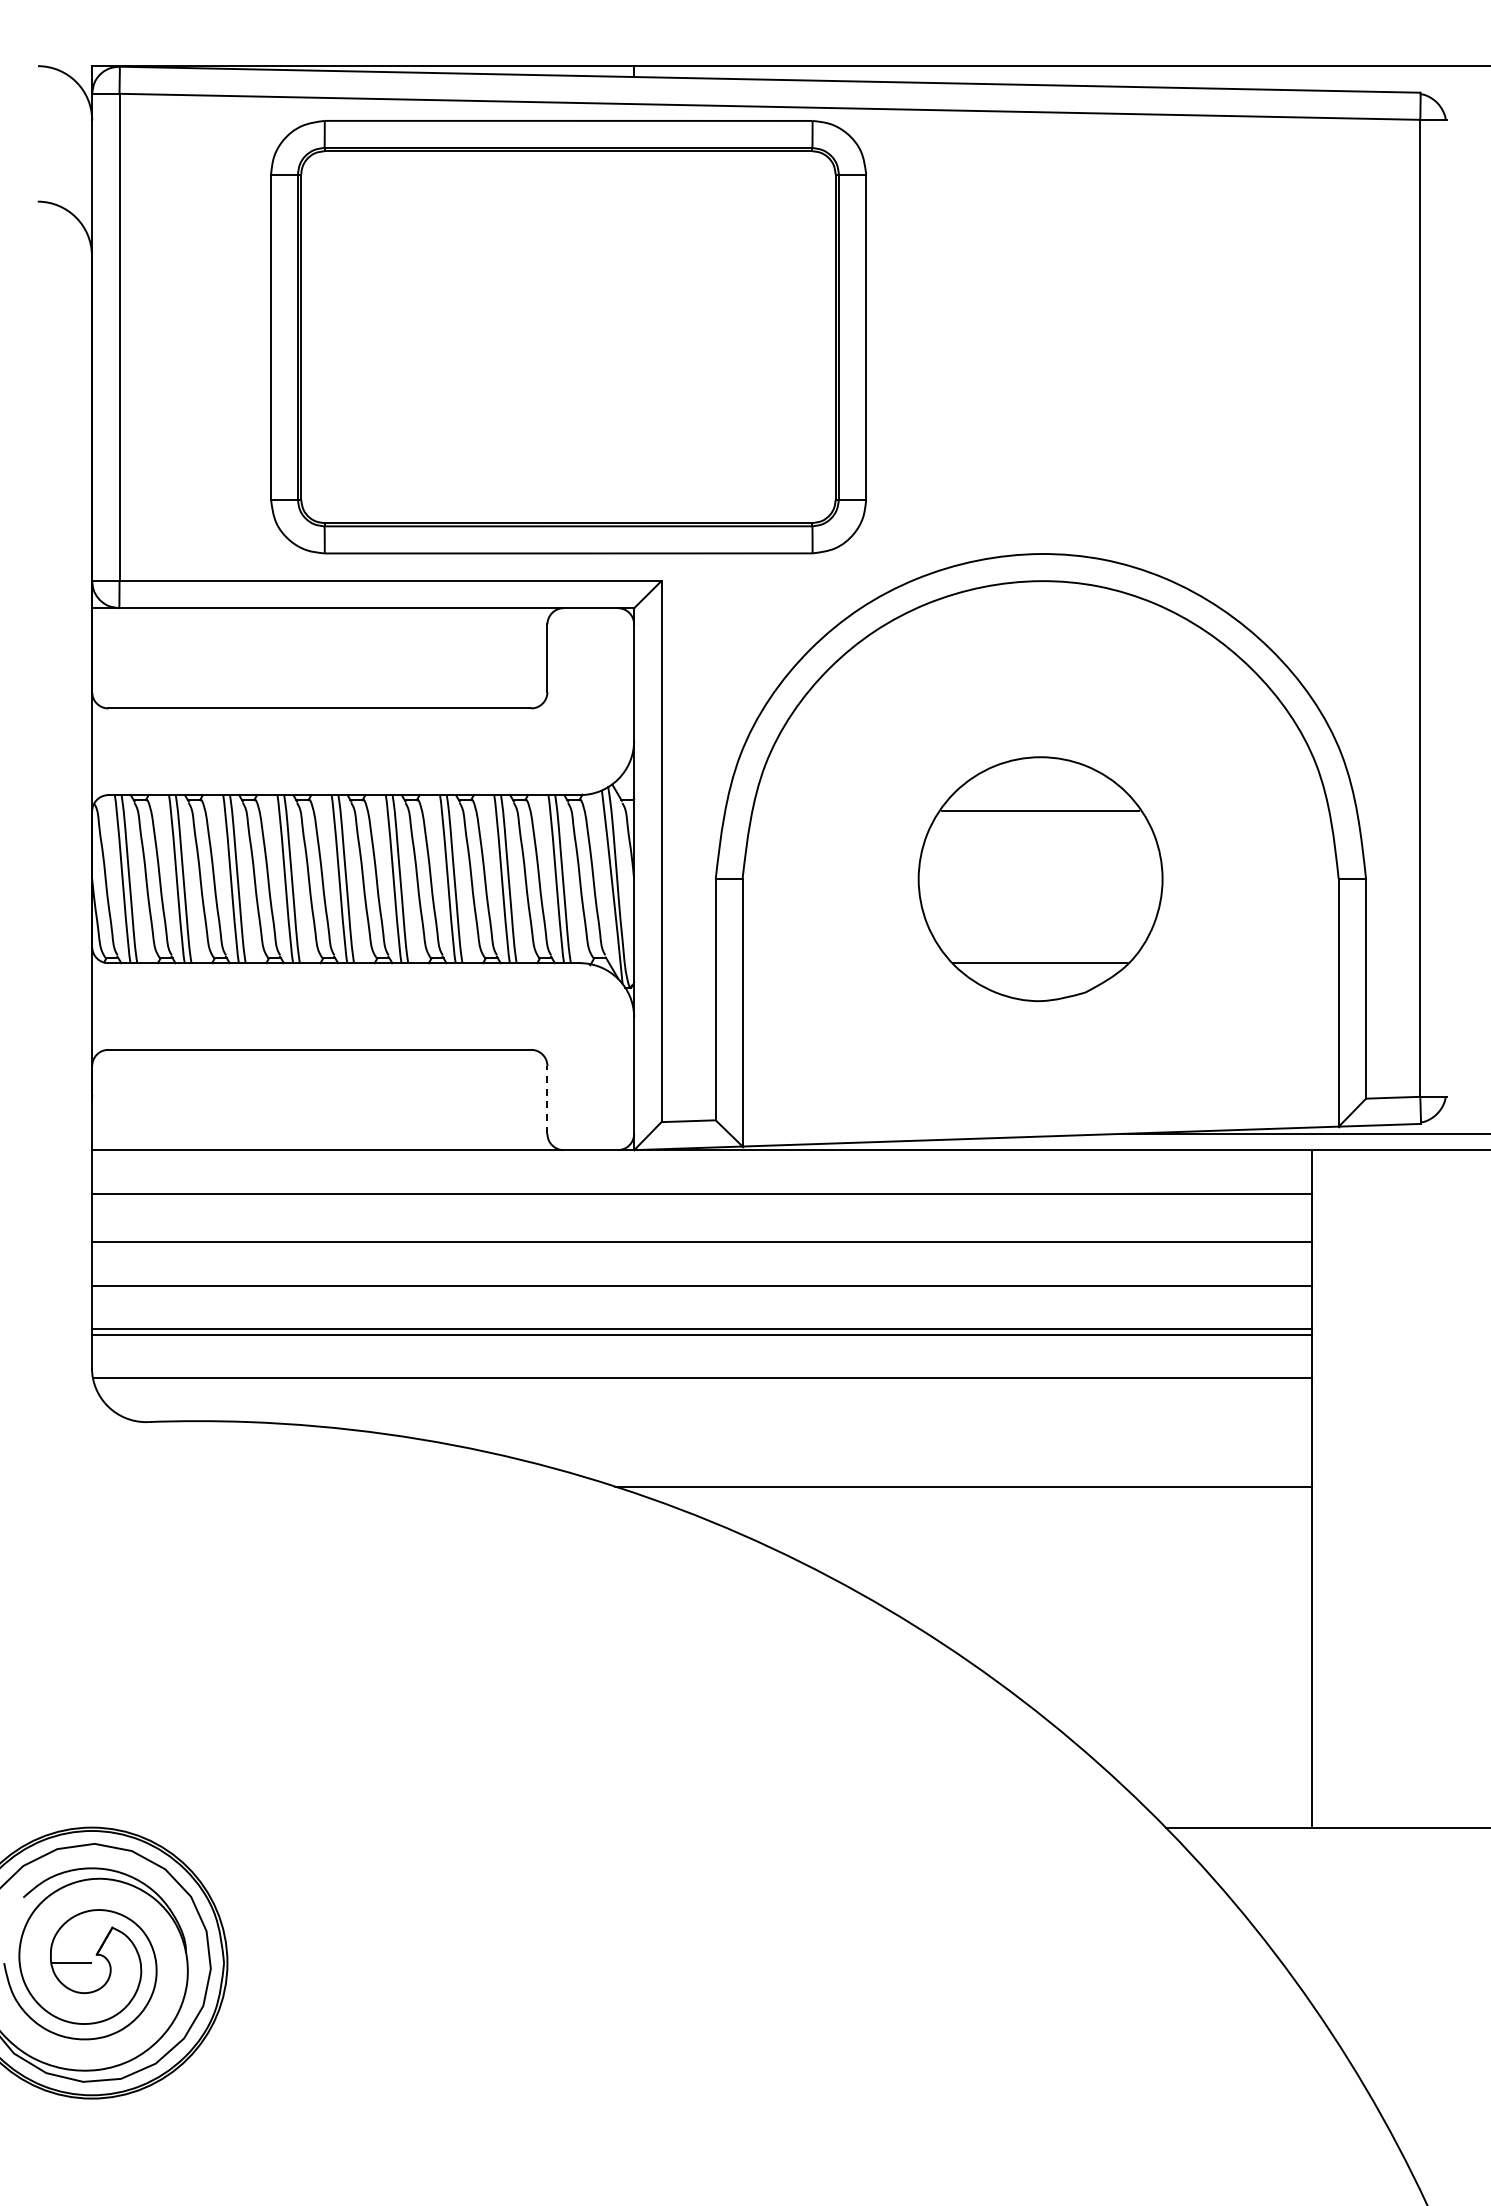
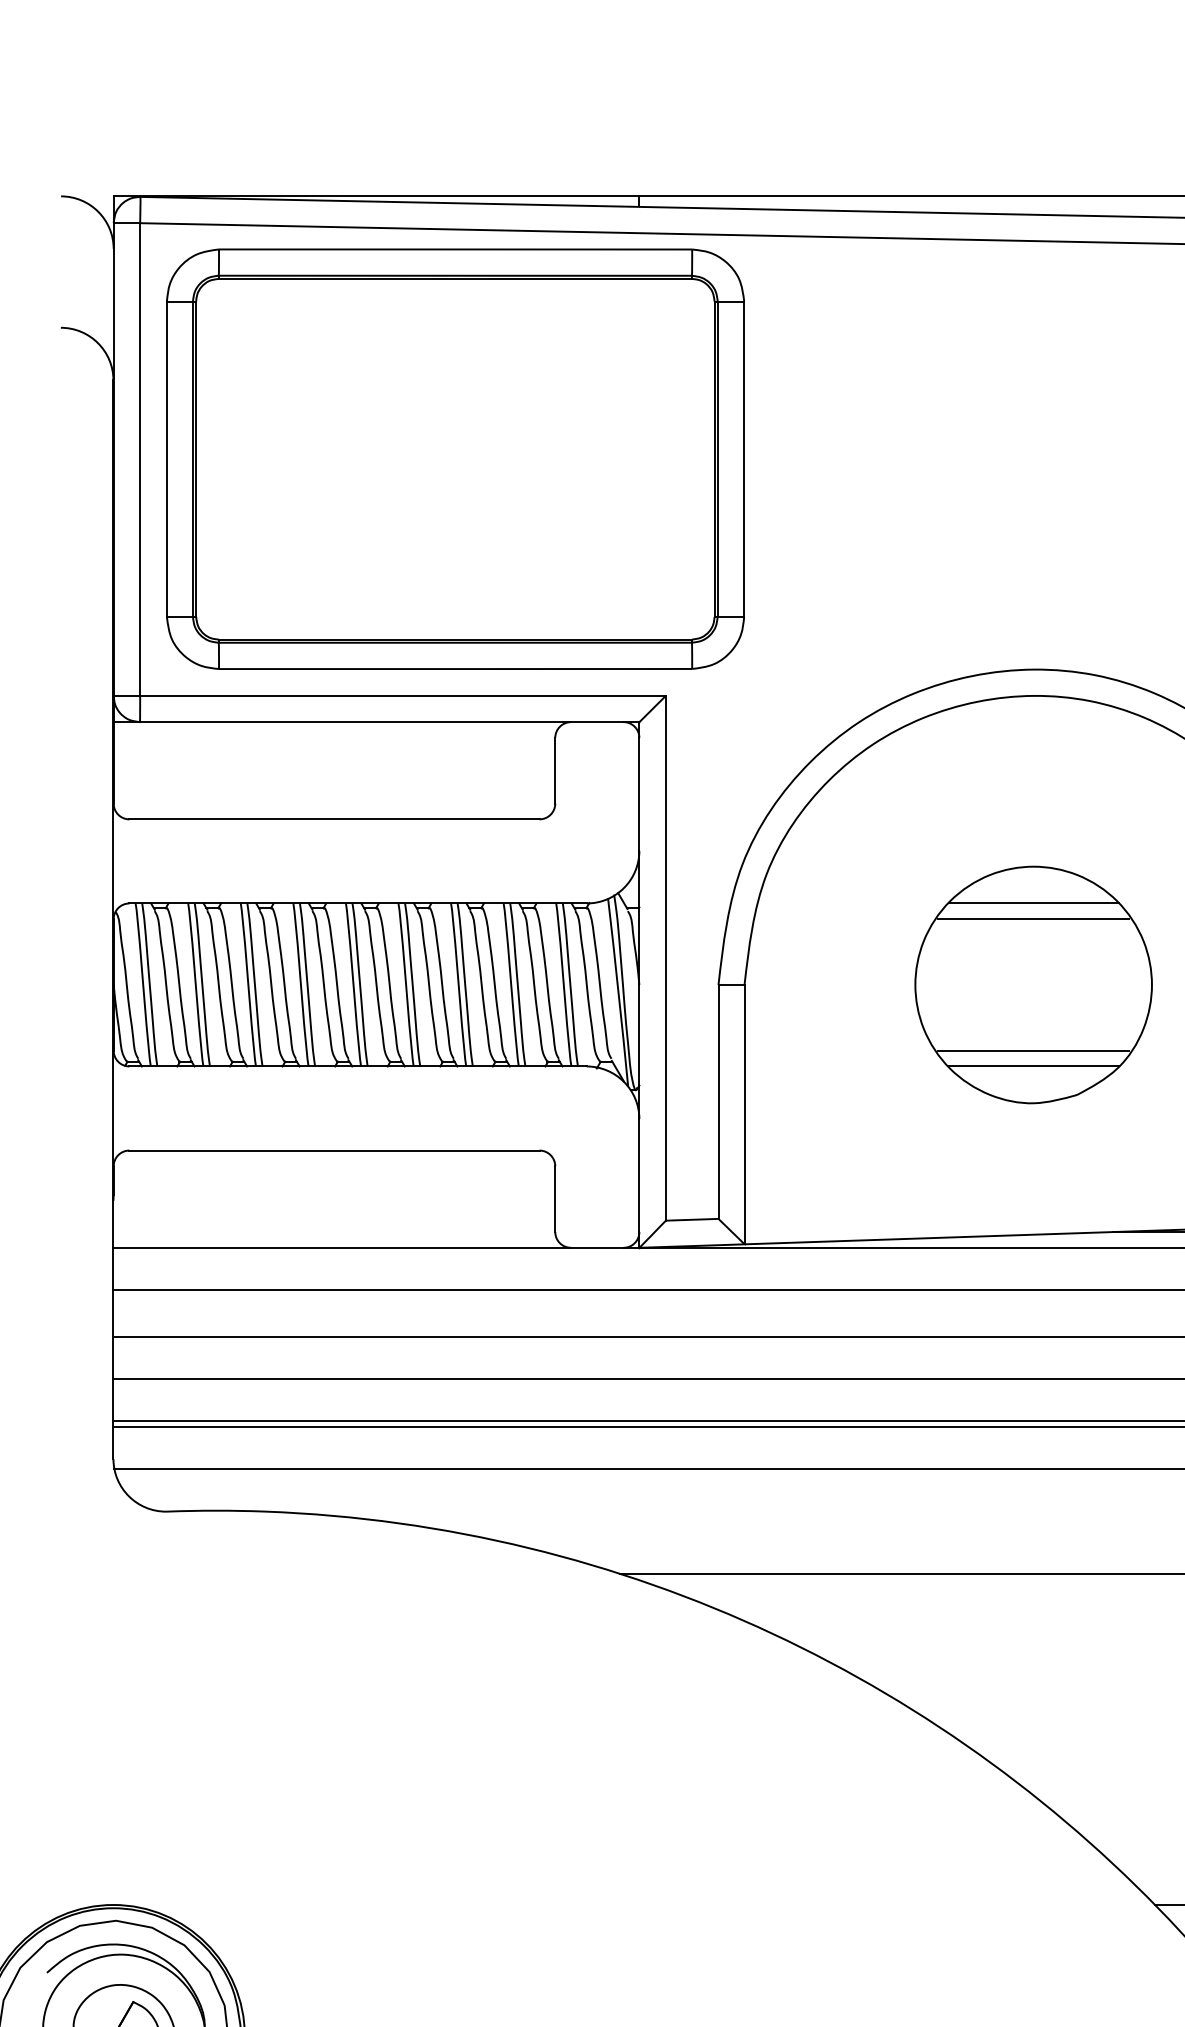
part: (568, 337) -> (455, 459), moved
line: (1040, 795) -> (1033, 903), added
line: (1040, 946) -> (1033, 1050), added
line: (547, 1100) -> (555, 1199), dashed -> solid

